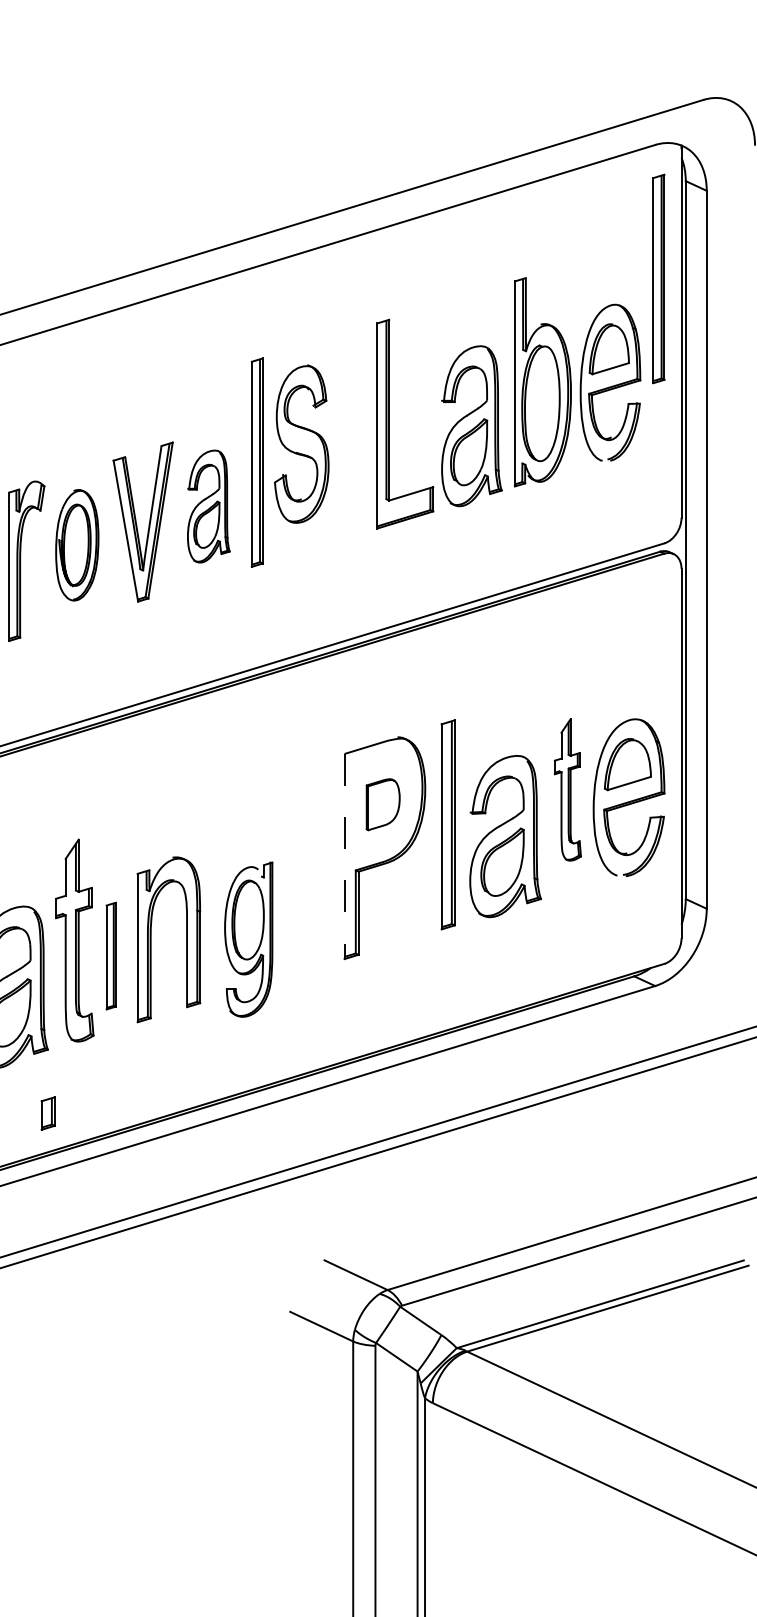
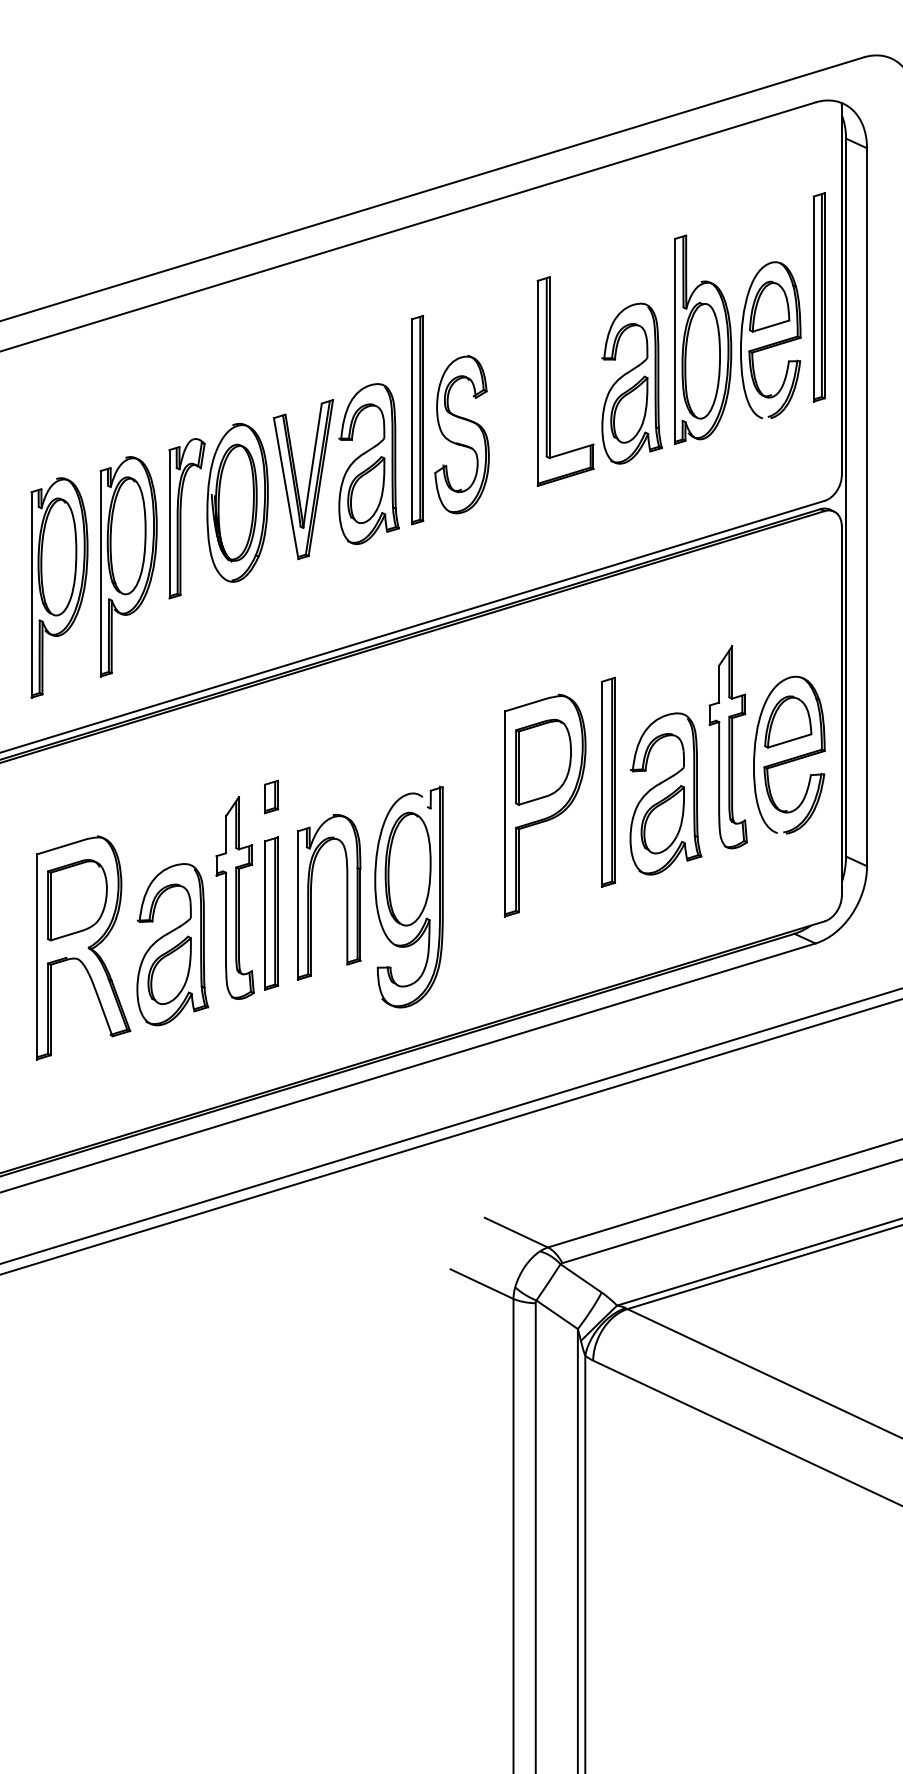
part: (658, 279) -> (818, 297), moved
part: (301, 444) -> (461, 434), moved
part: (208, 506) -> (368, 463), size x1.43
part: (77, 545) -> (237, 502), size x1.43
part: (567, 790) -> (727, 747), size x1.43
part: (383, 804) -> (543, 761), size x1.67
line: (344, 856) -> (504, 813), dashed -> solid
part: (248, 939) -> (408, 896), size x1.43
part: (111, 956) -> (271, 913), size x1.43
part: (48, 1113) -> (271, 796), moved

